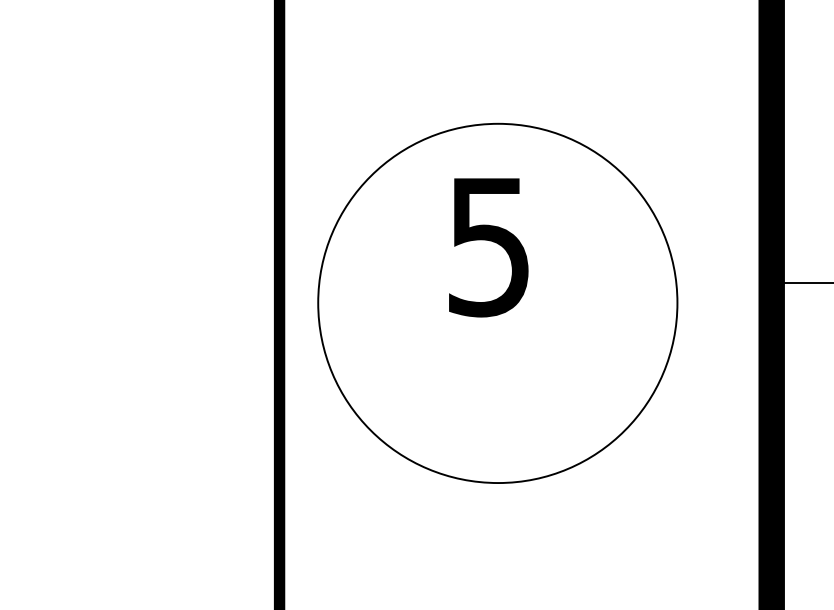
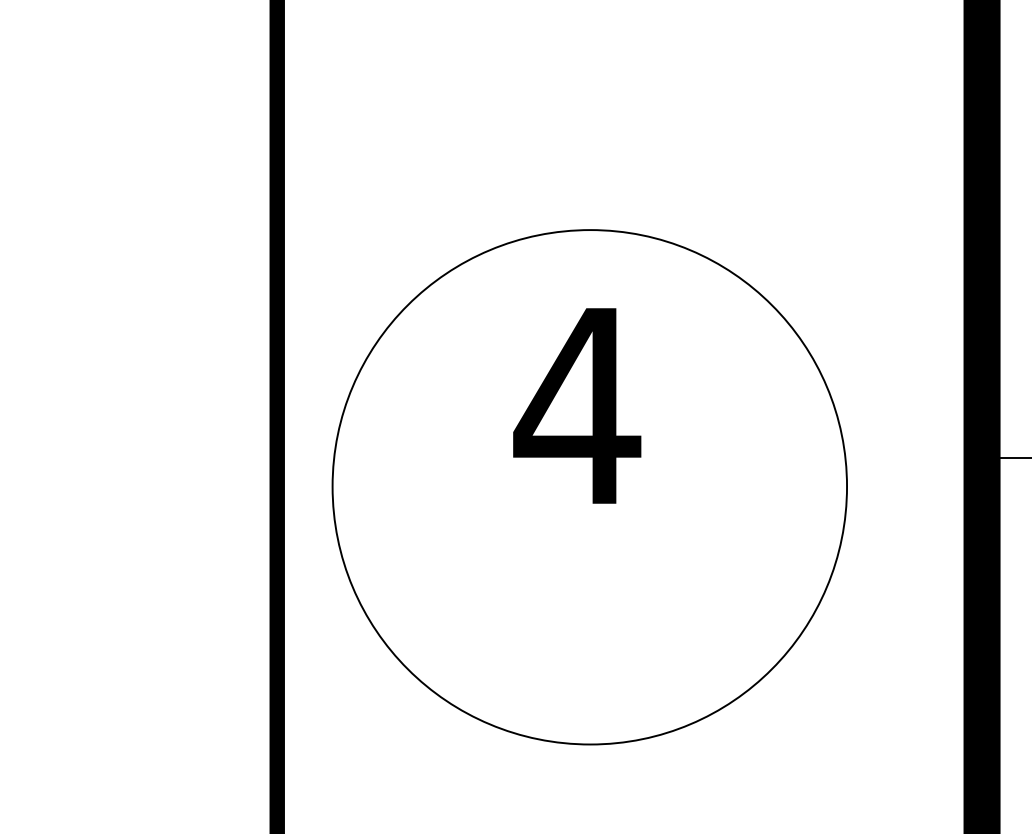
text: (488, 247) -> (576, 407), 5 -> 4

